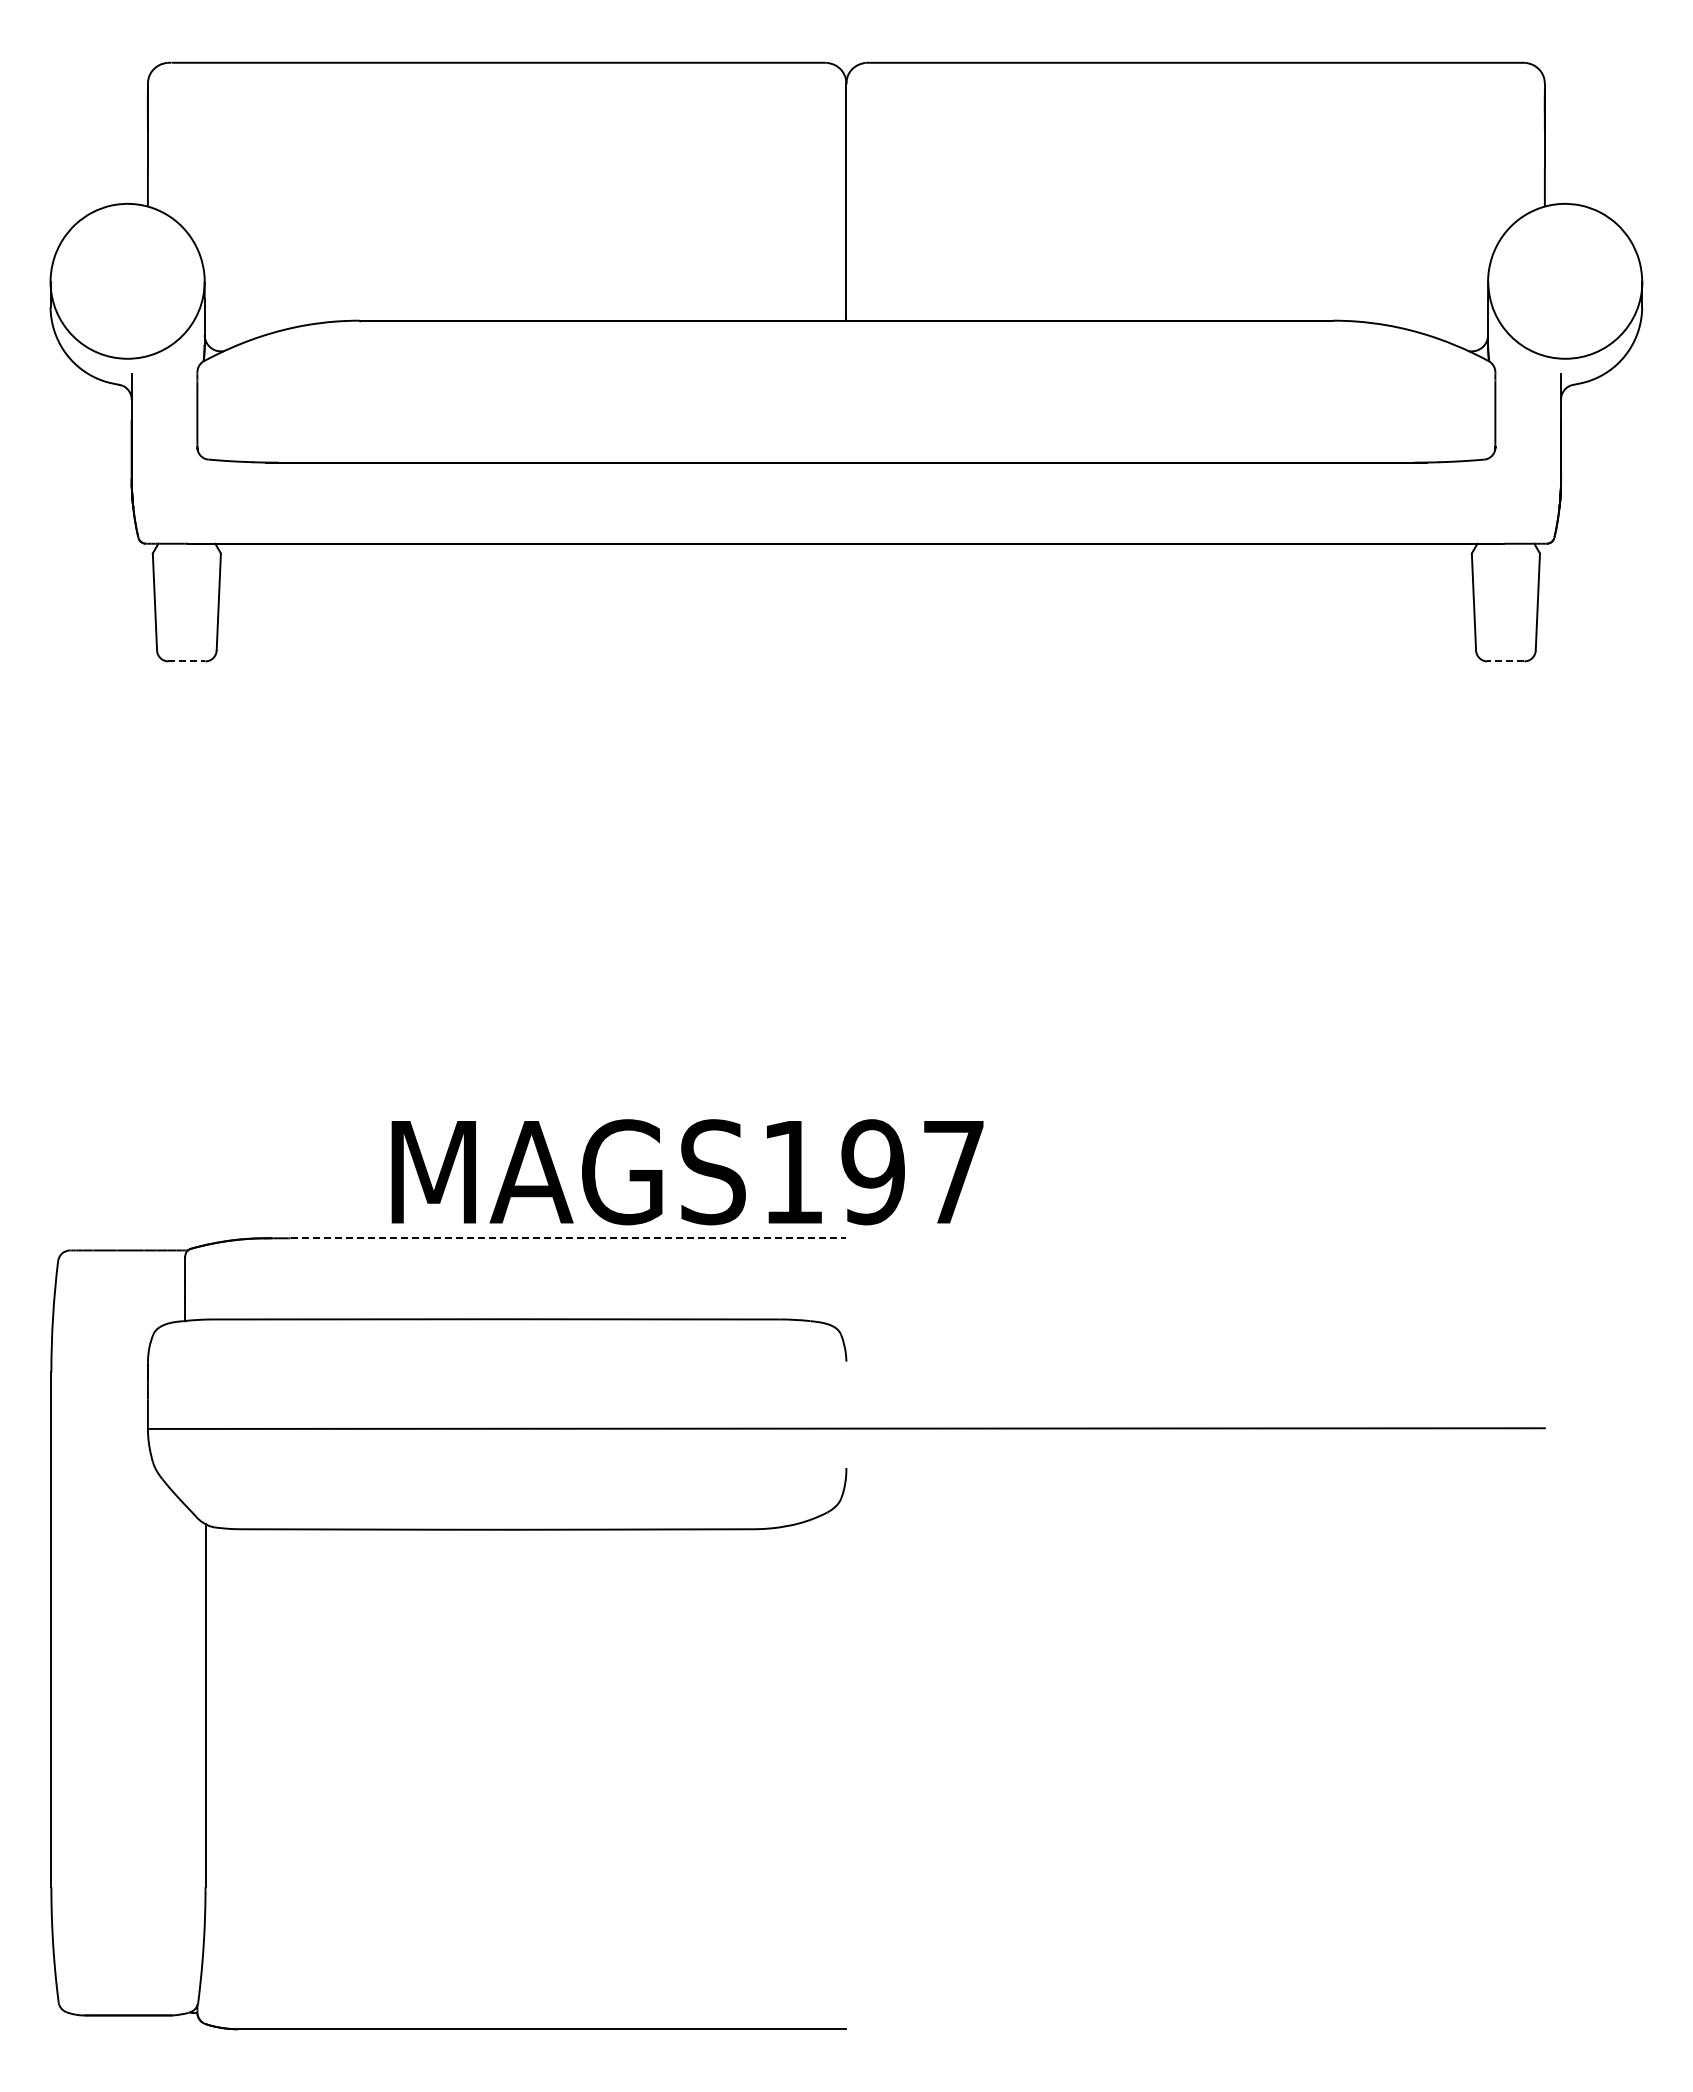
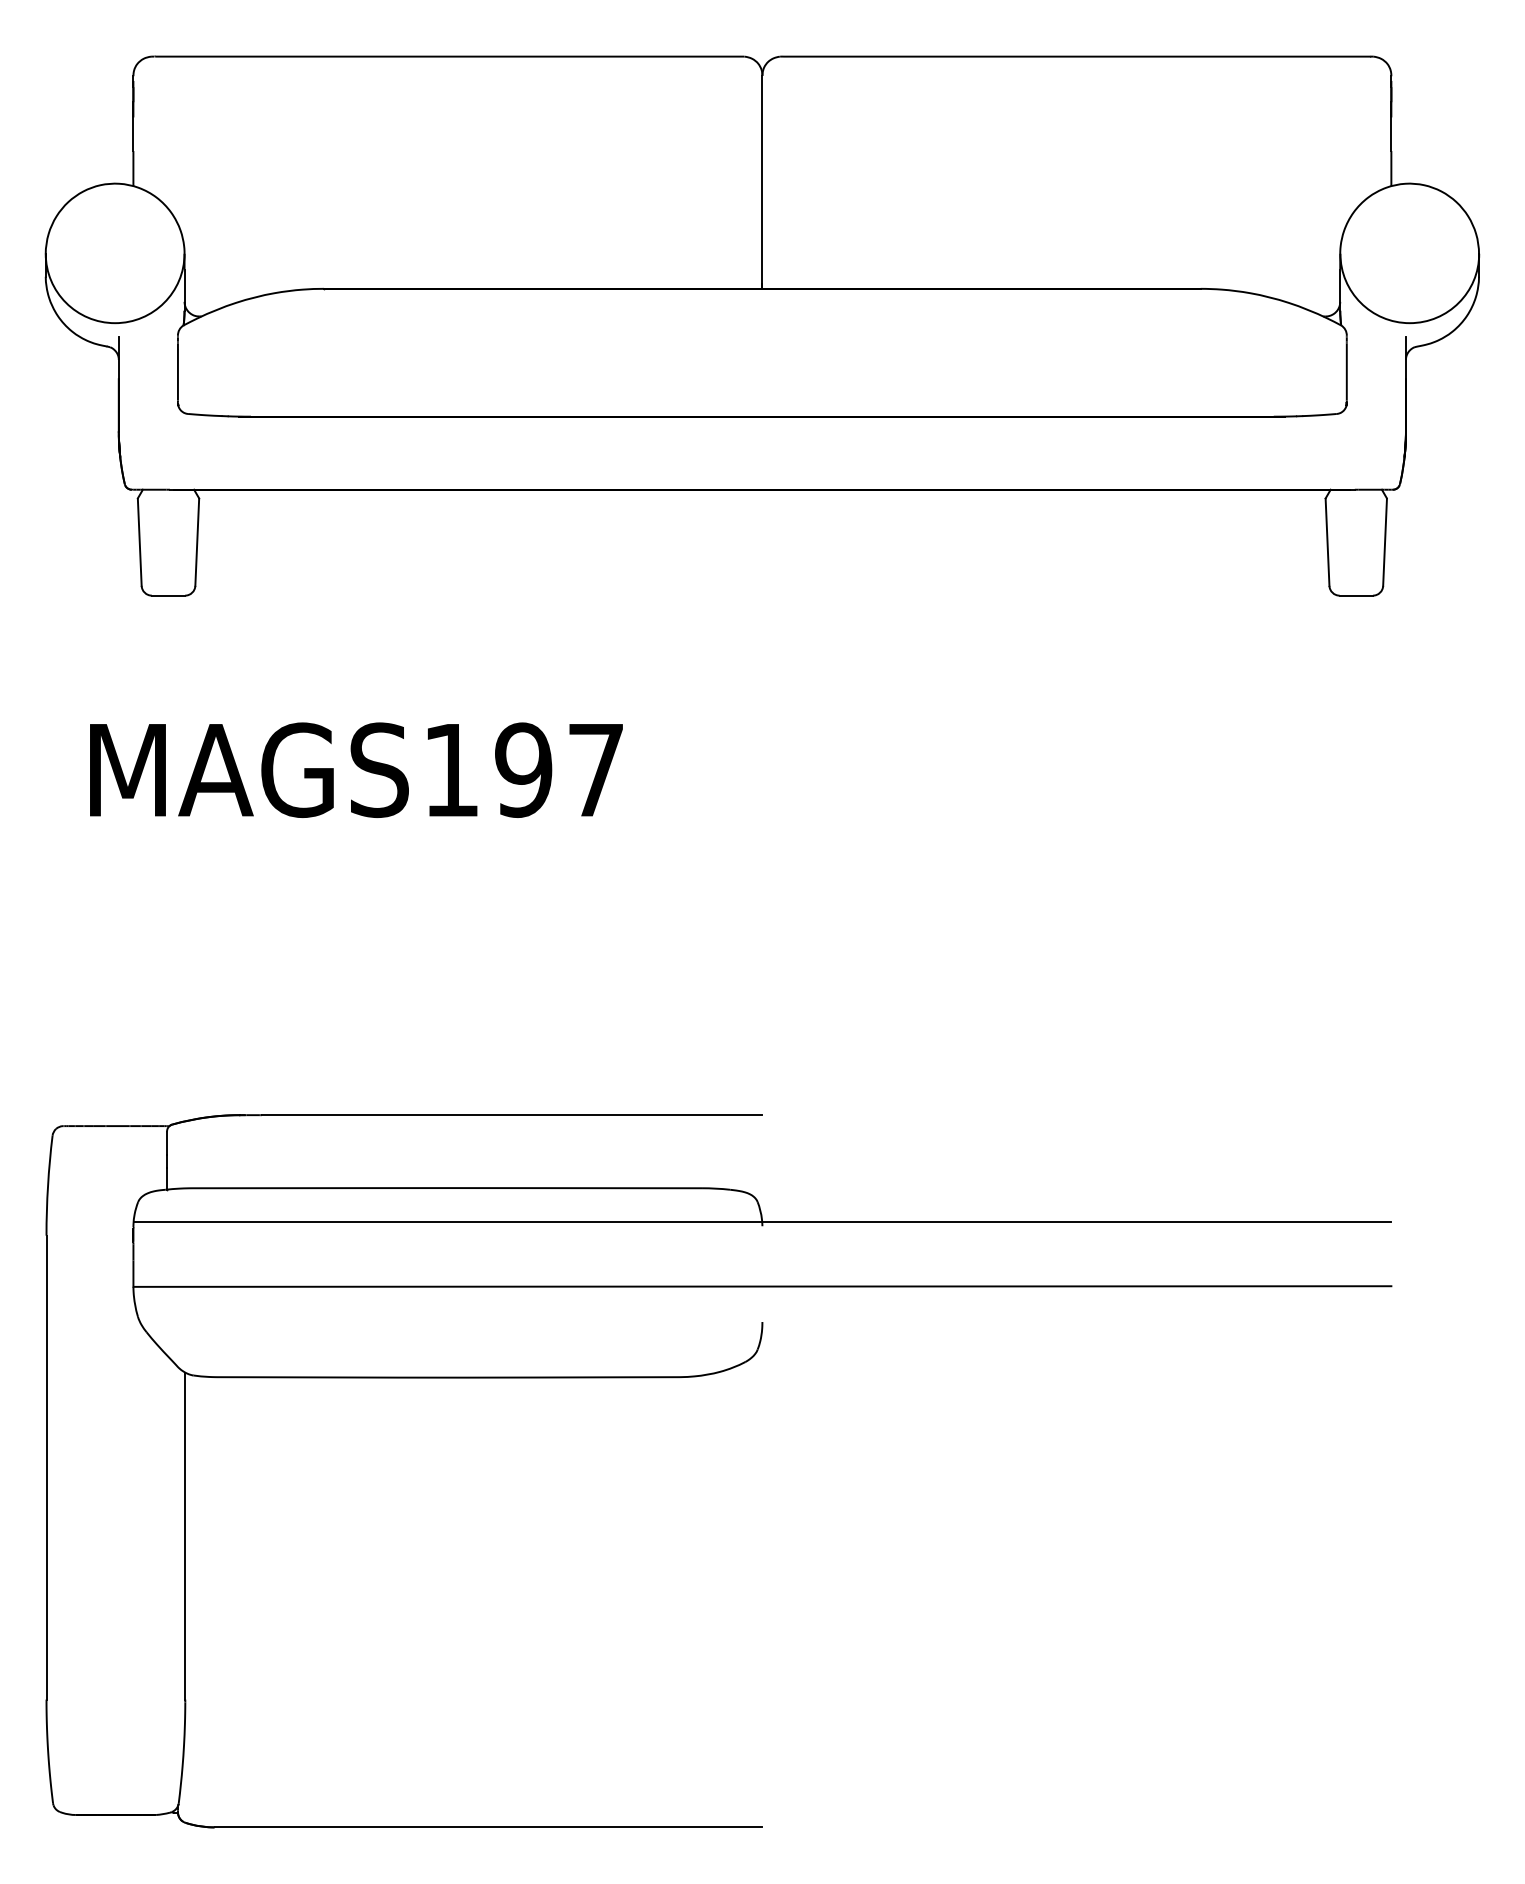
line: (187, 661) -> (169, 595), dashed -> solid
line: (1505, 661) -> (1355, 595), dashed -> solid
text: (687, 1172) -> (356, 770), moved
line: (568, 1238) -> (512, 1115), dashed -> solid
line: (846, 1356) -> (762, 1221), added

